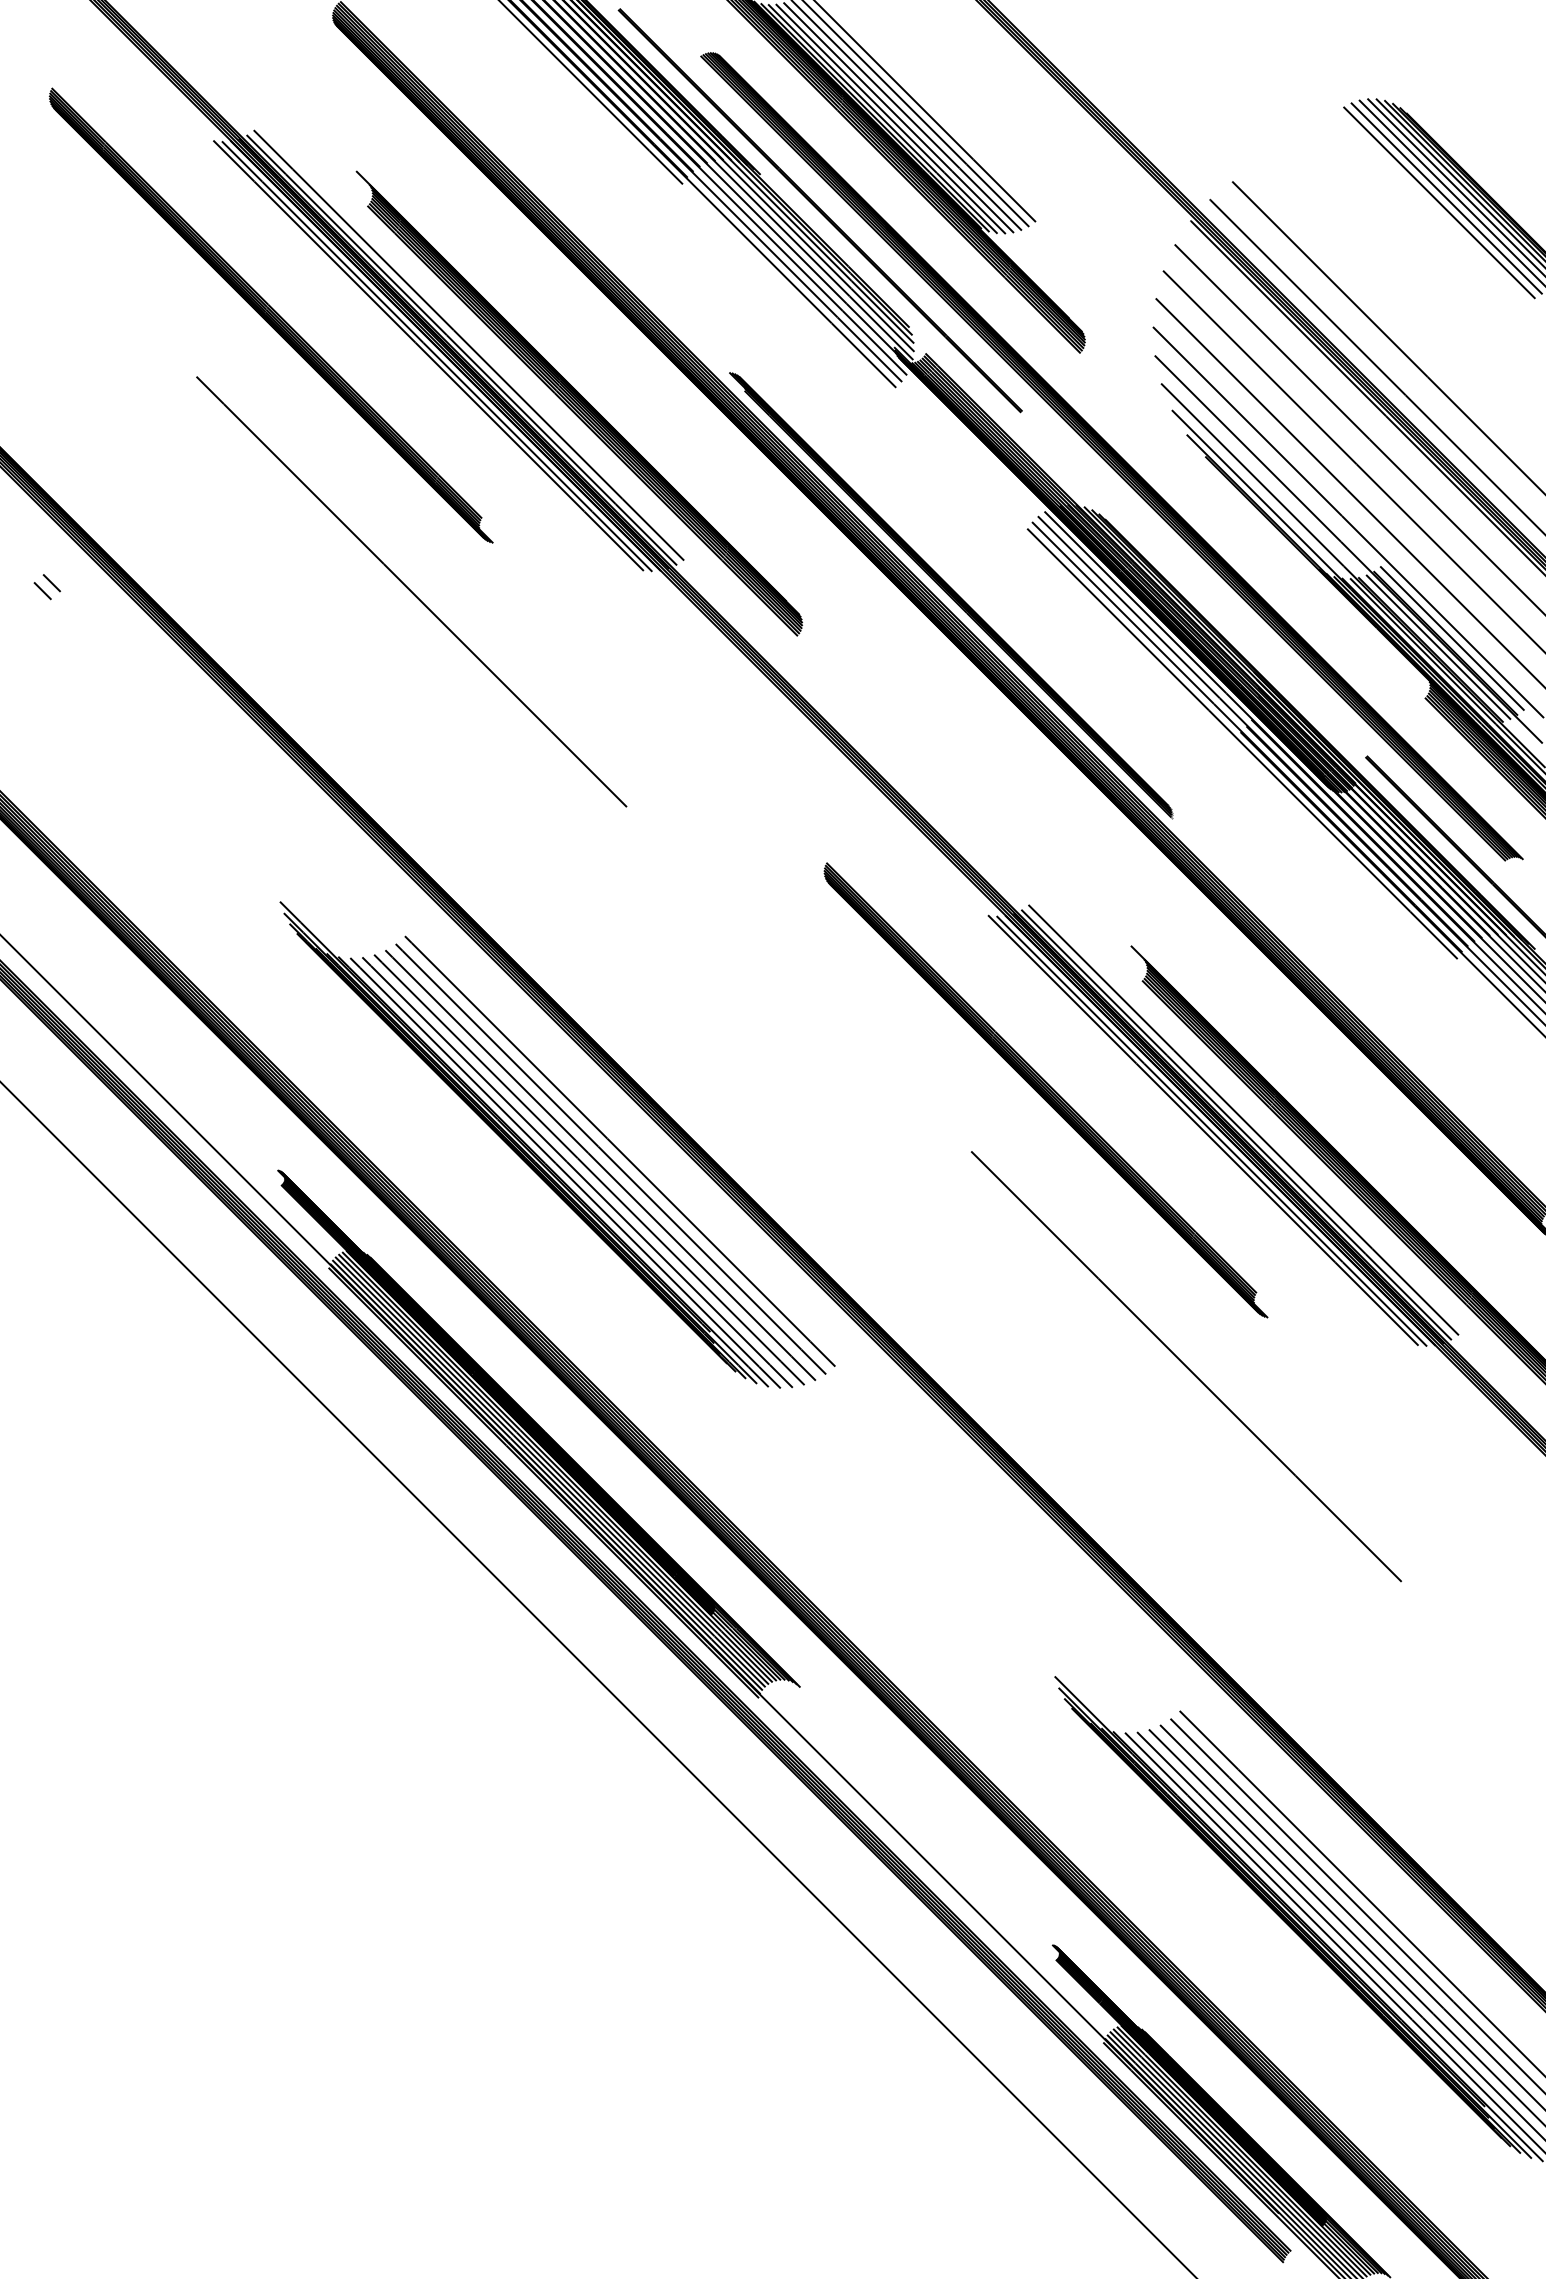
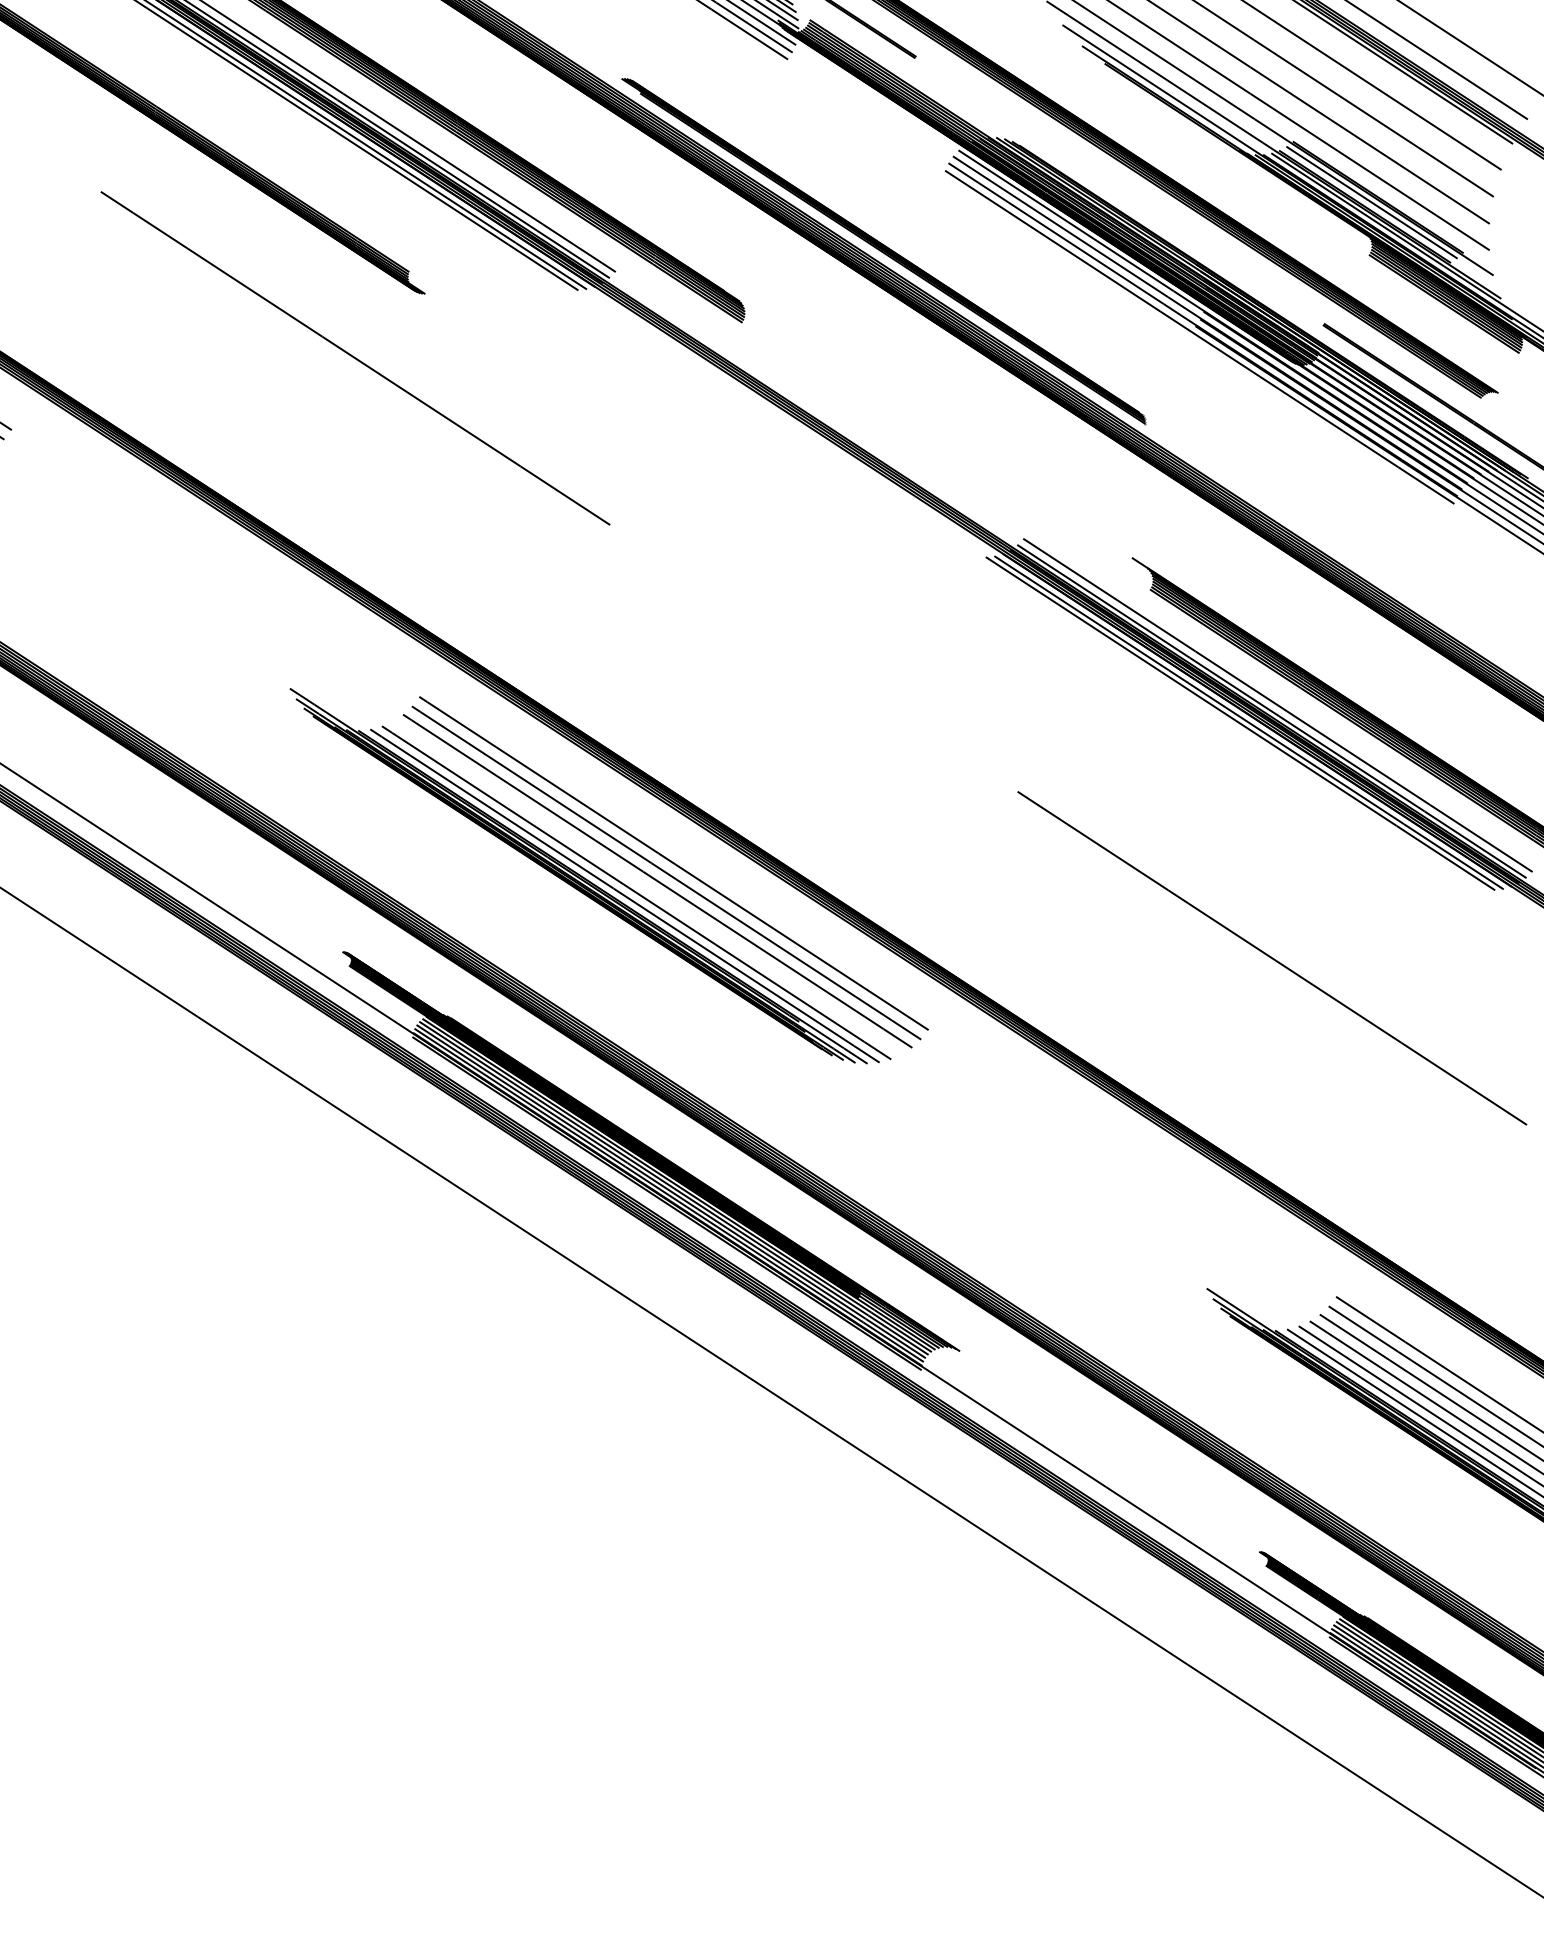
line: (1452, 638) -> (1383, 191), removed
part: (1045, 1090) -> (1077, 716), removed
line: (588, 1169) -> (646, 887), removed

